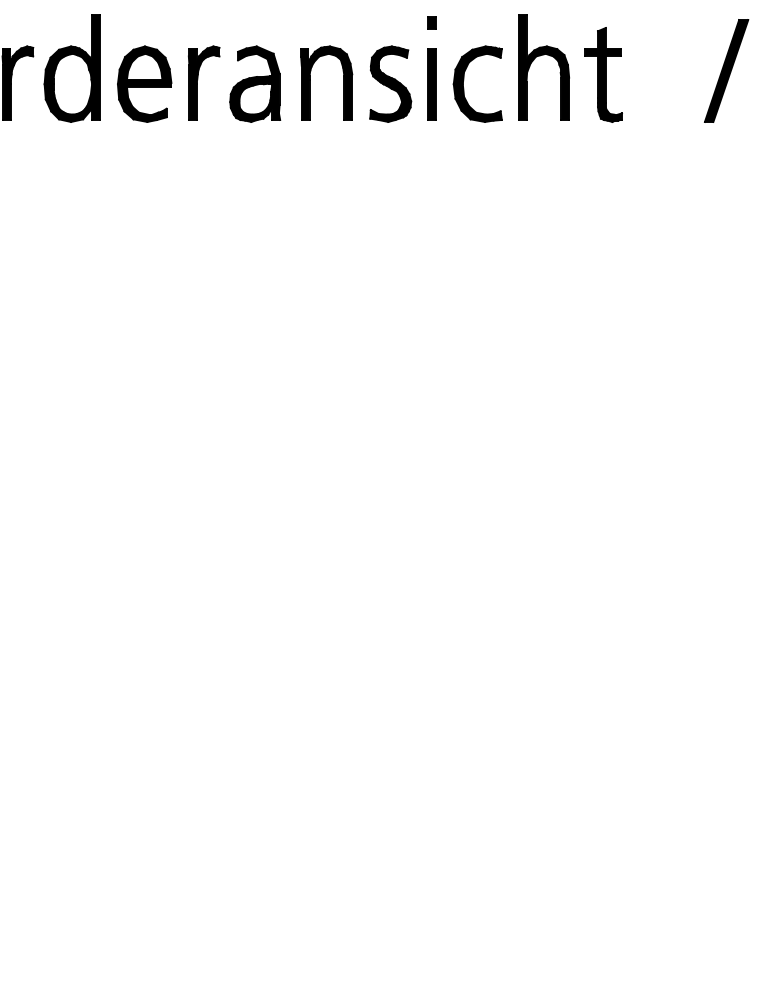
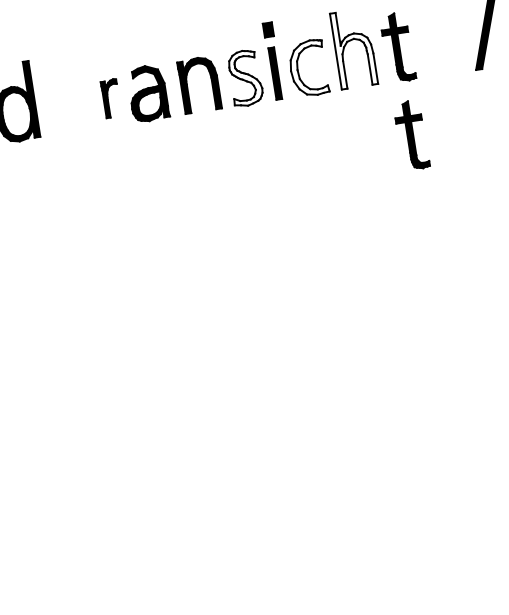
part: (431, 22) -> (268, 29), size x1.6
fill: (543, 66) -> (353, 48), removed
part: (203, 82) -> (110, 98), size x0.7
part: (144, 83) -> (68, 105), removed
fill: (390, 83) -> (245, 77), removed
fill: (477, 83) -> (308, 67), removed
part: (603, 196) -> (411, 135), added

